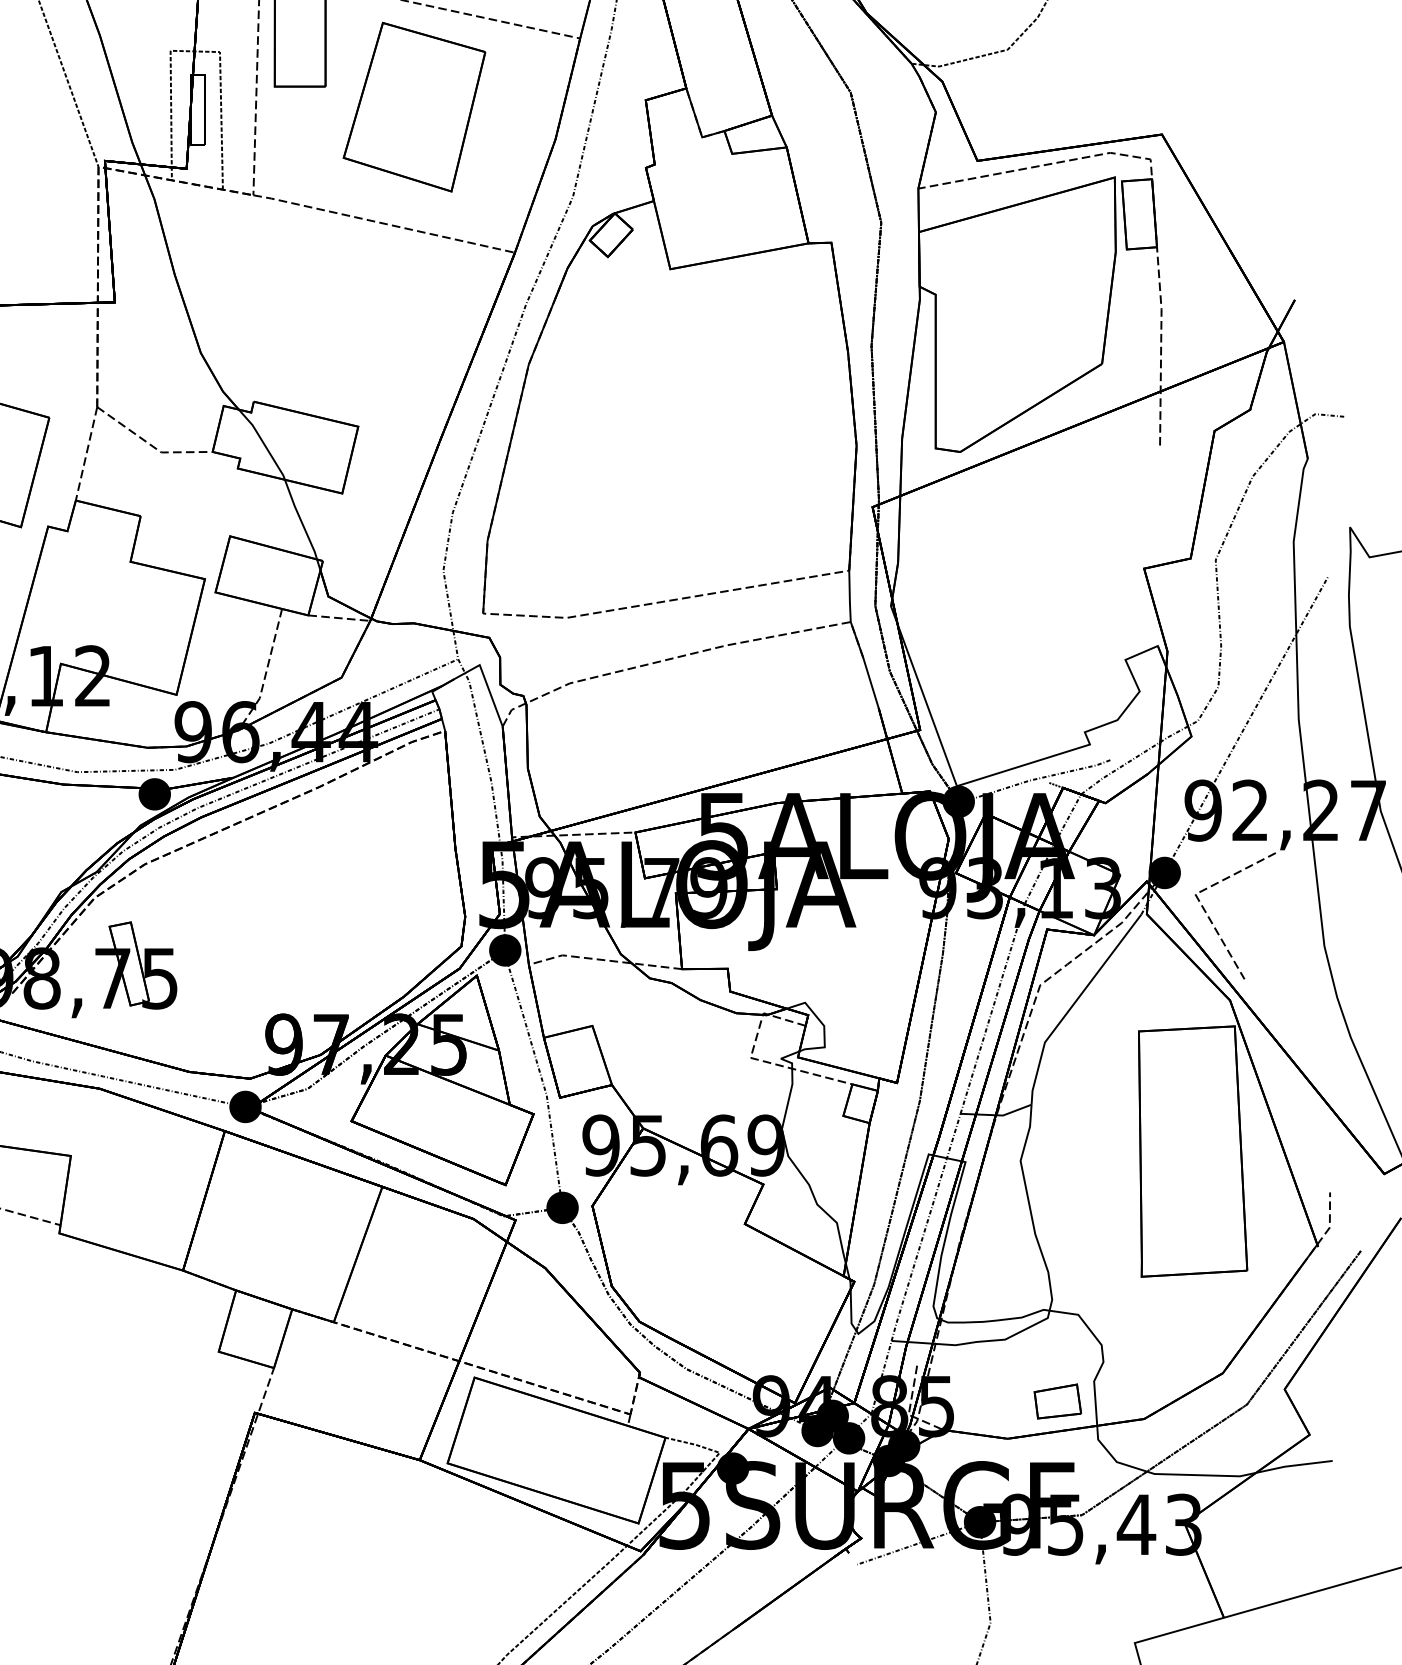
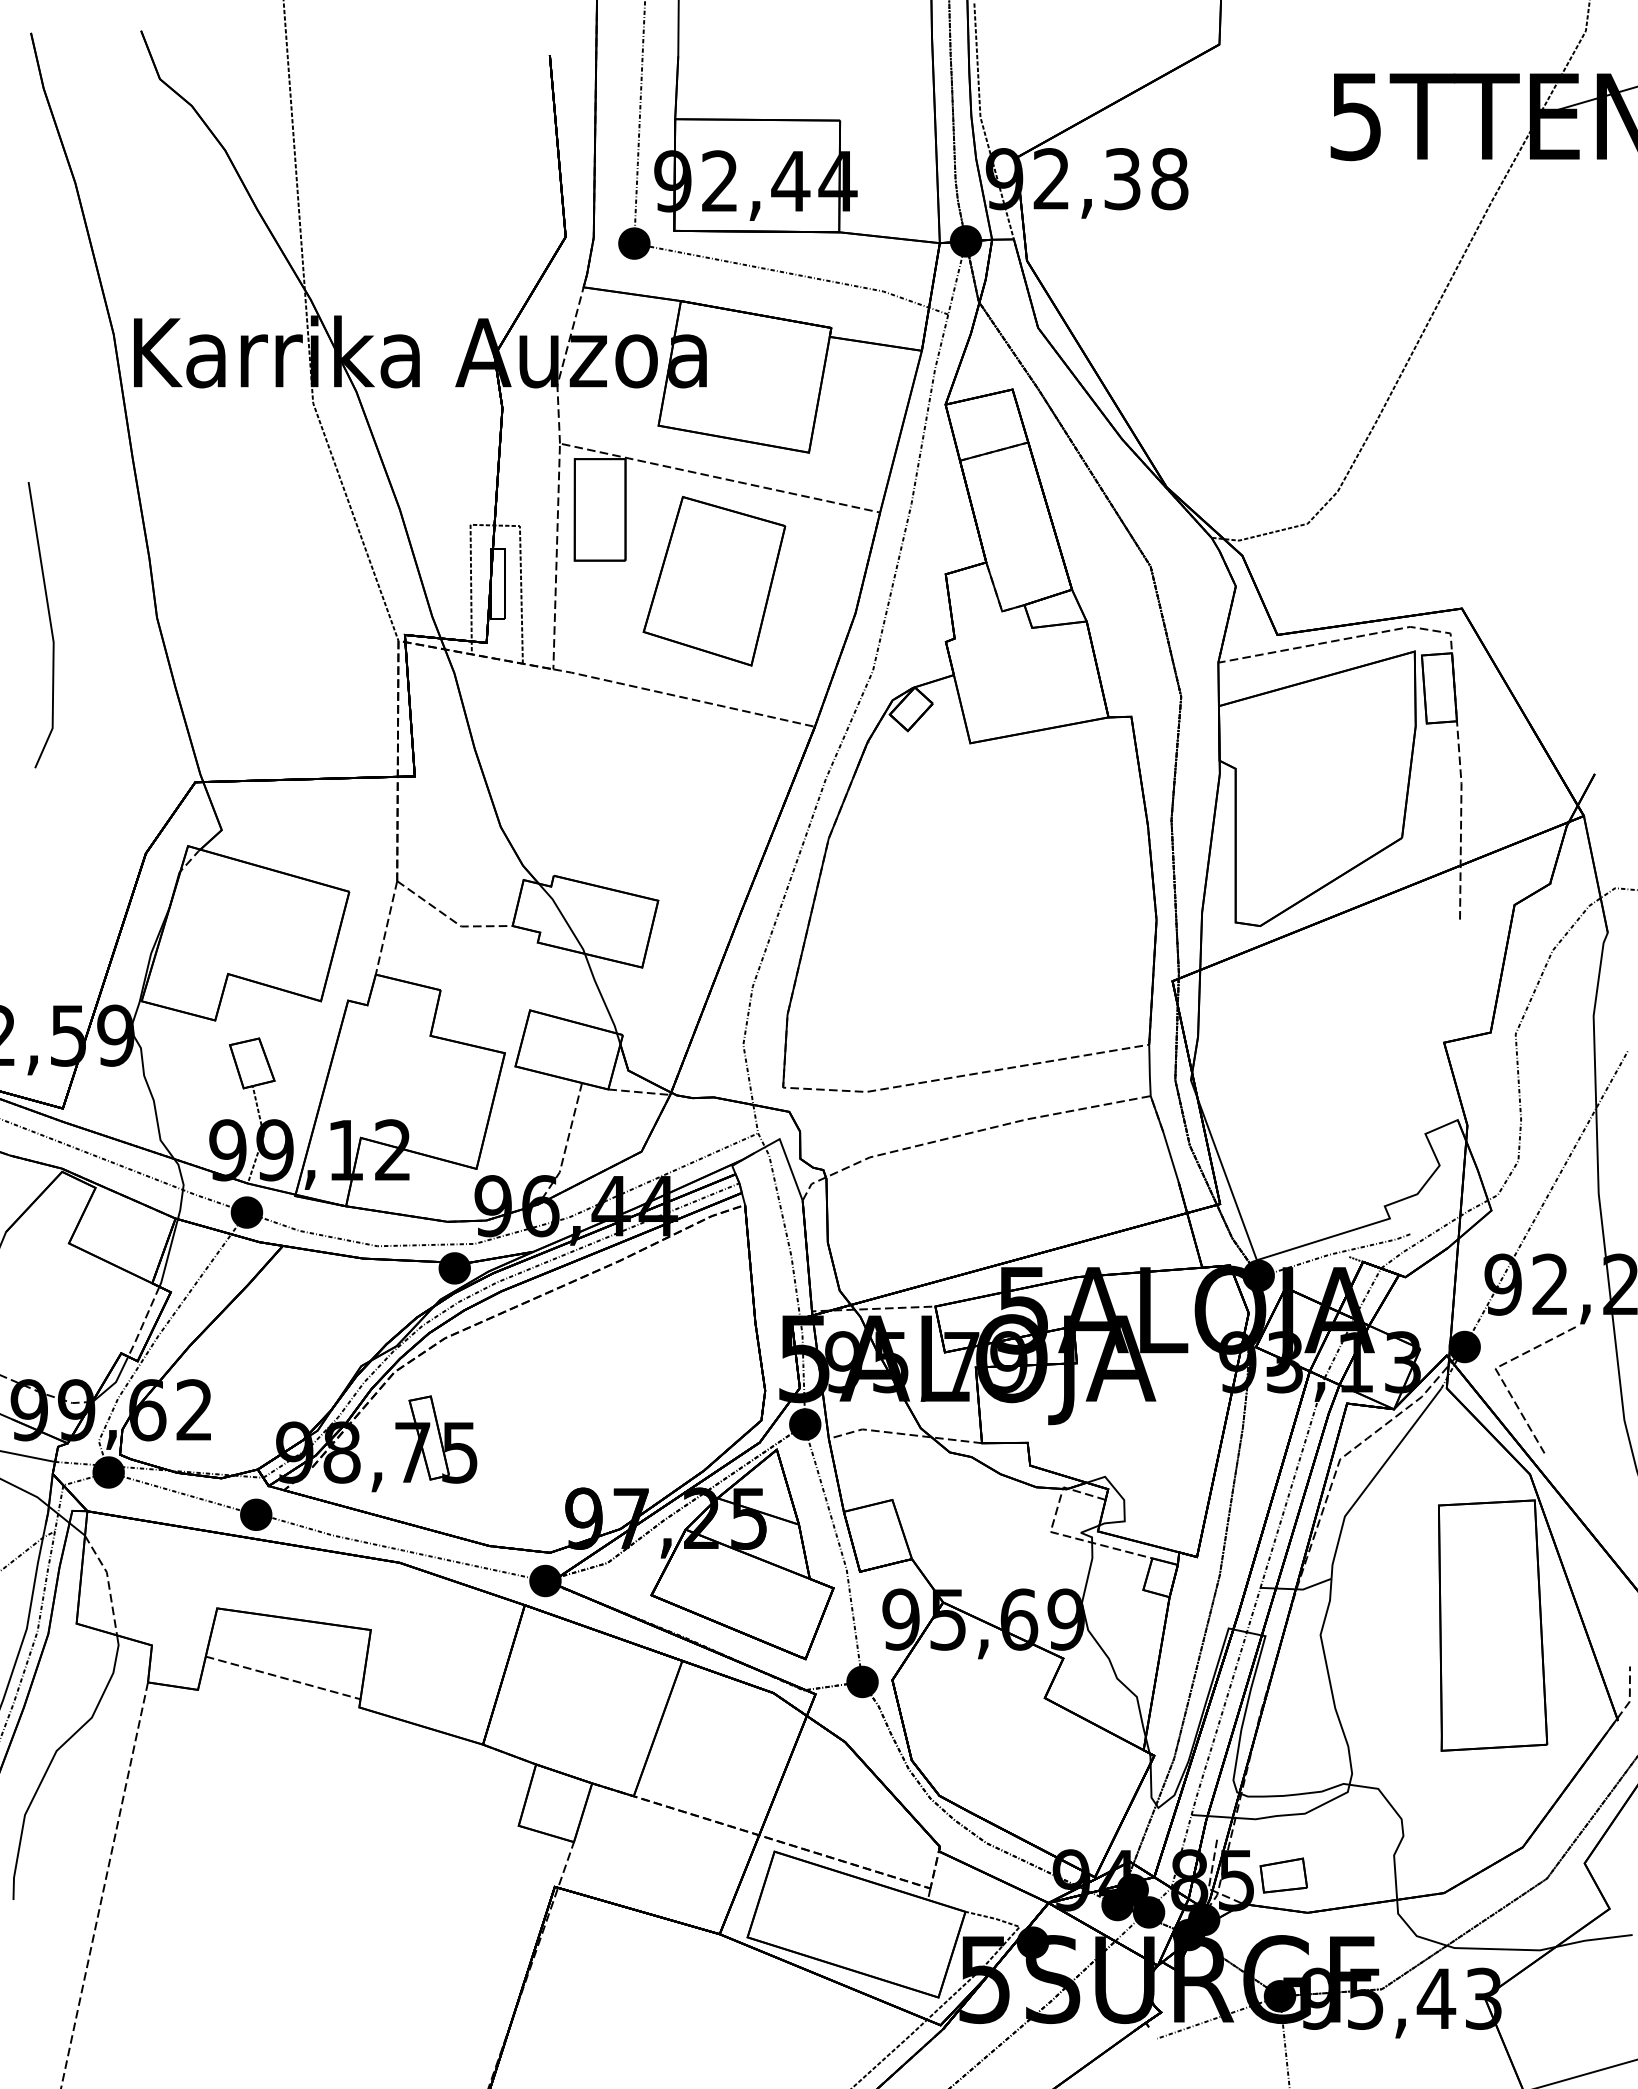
part: (1057, 1401) -> (1283, 1875), moved

